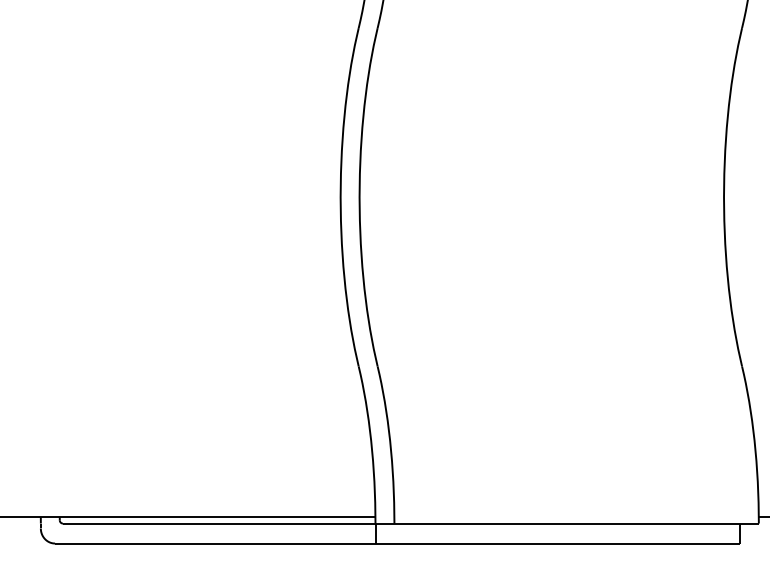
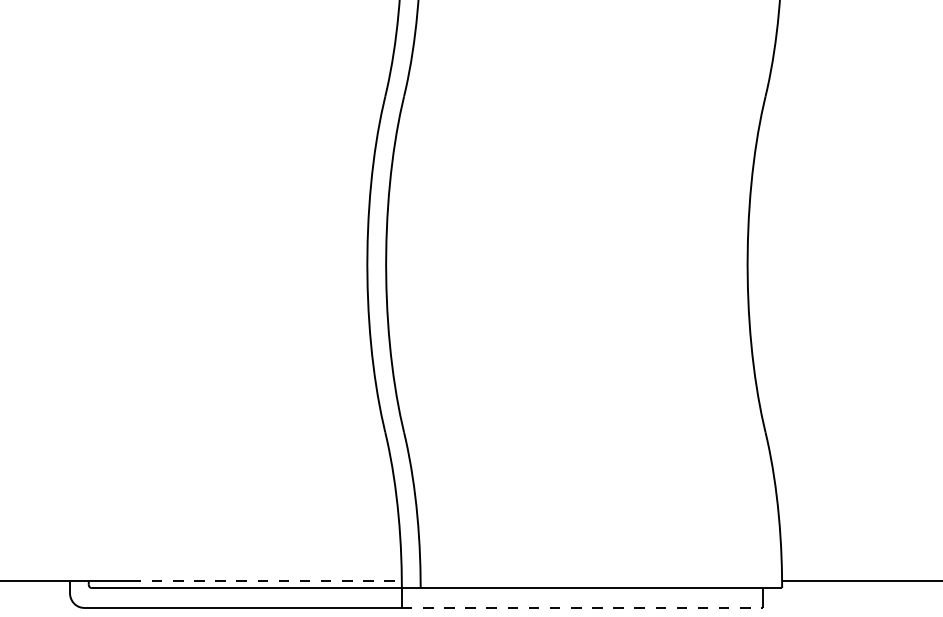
line: (238, 516) -> (266, 581), solid -> dashed
line: (557, 543) -> (582, 607), solid -> dashed

